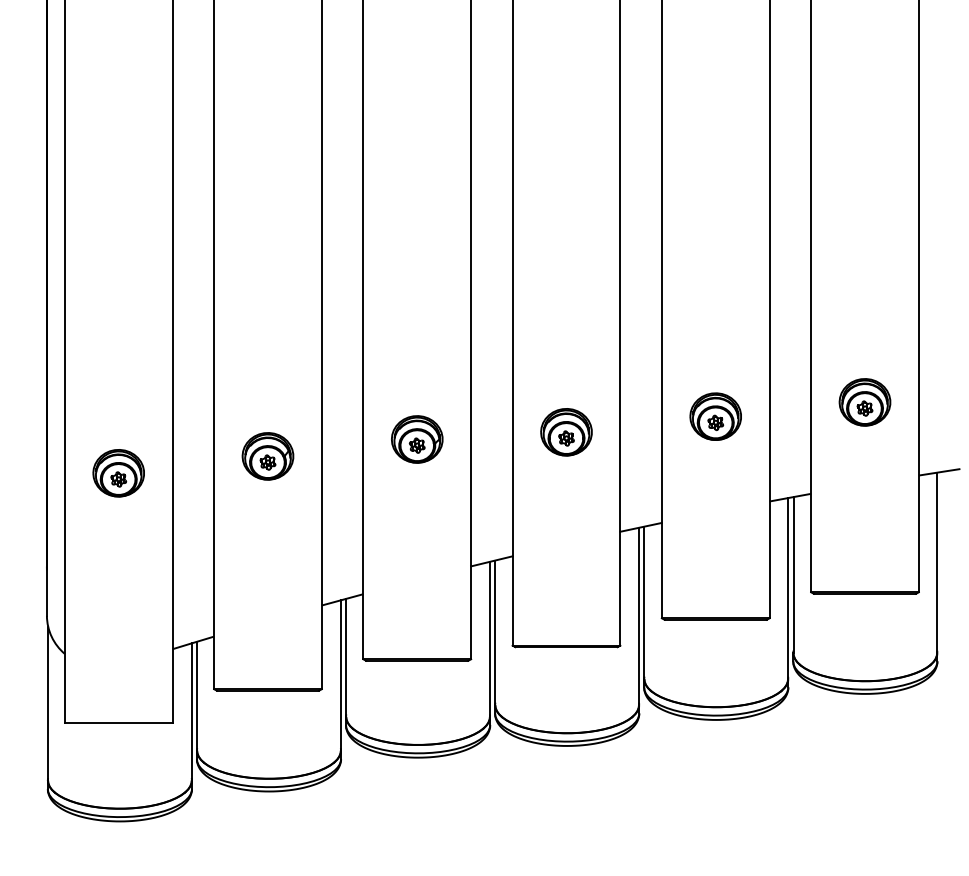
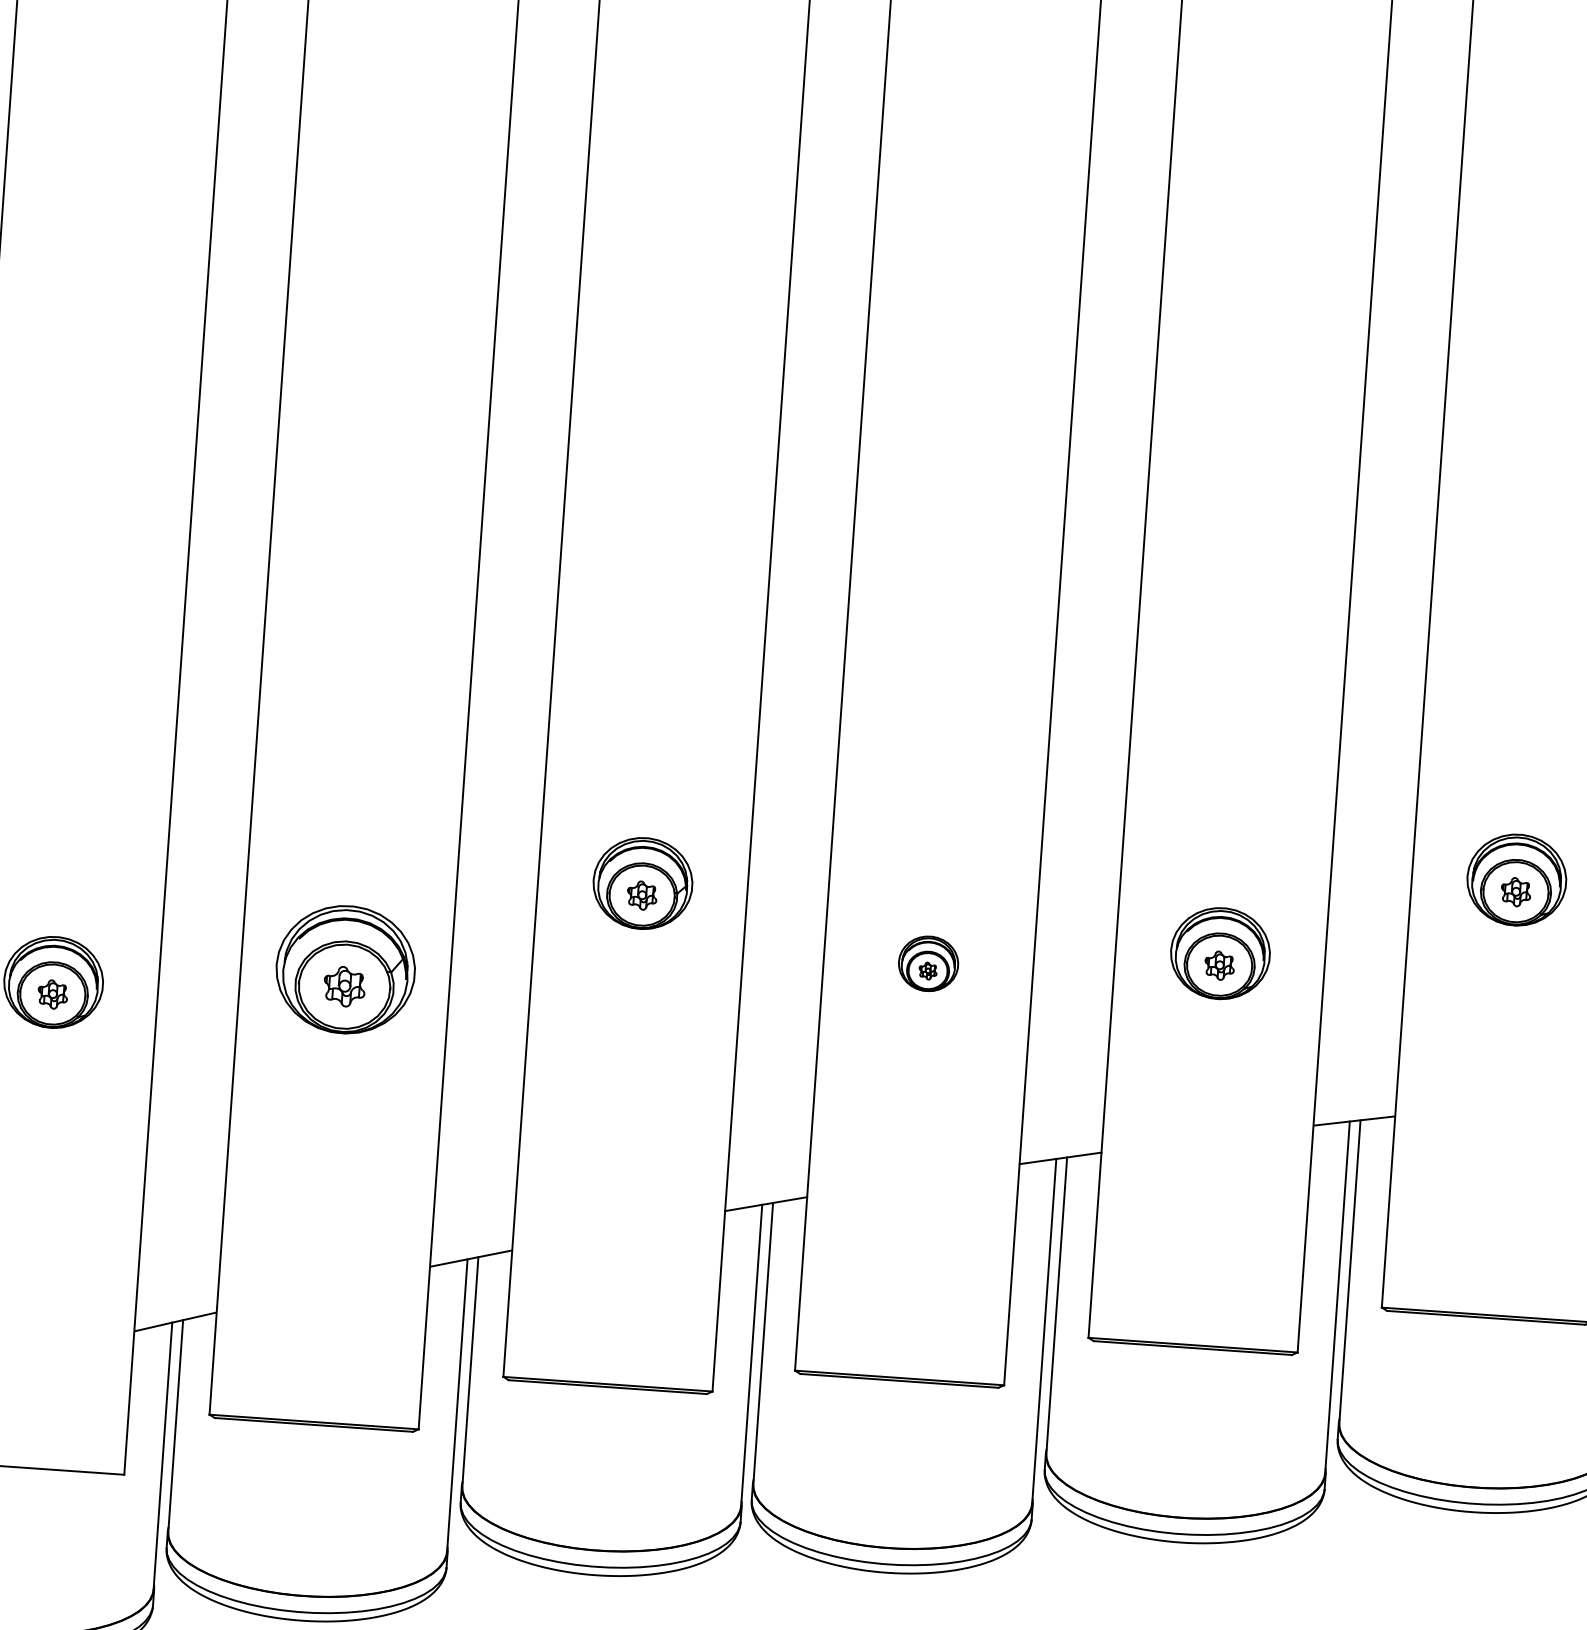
part: (864, 402) -> (1515, 880), moved
part: (566, 432) -> (928, 964), size x0.6
part: (417, 439) -> (643, 883), moved
part: (267, 456) -> (344, 970), size x1.4

